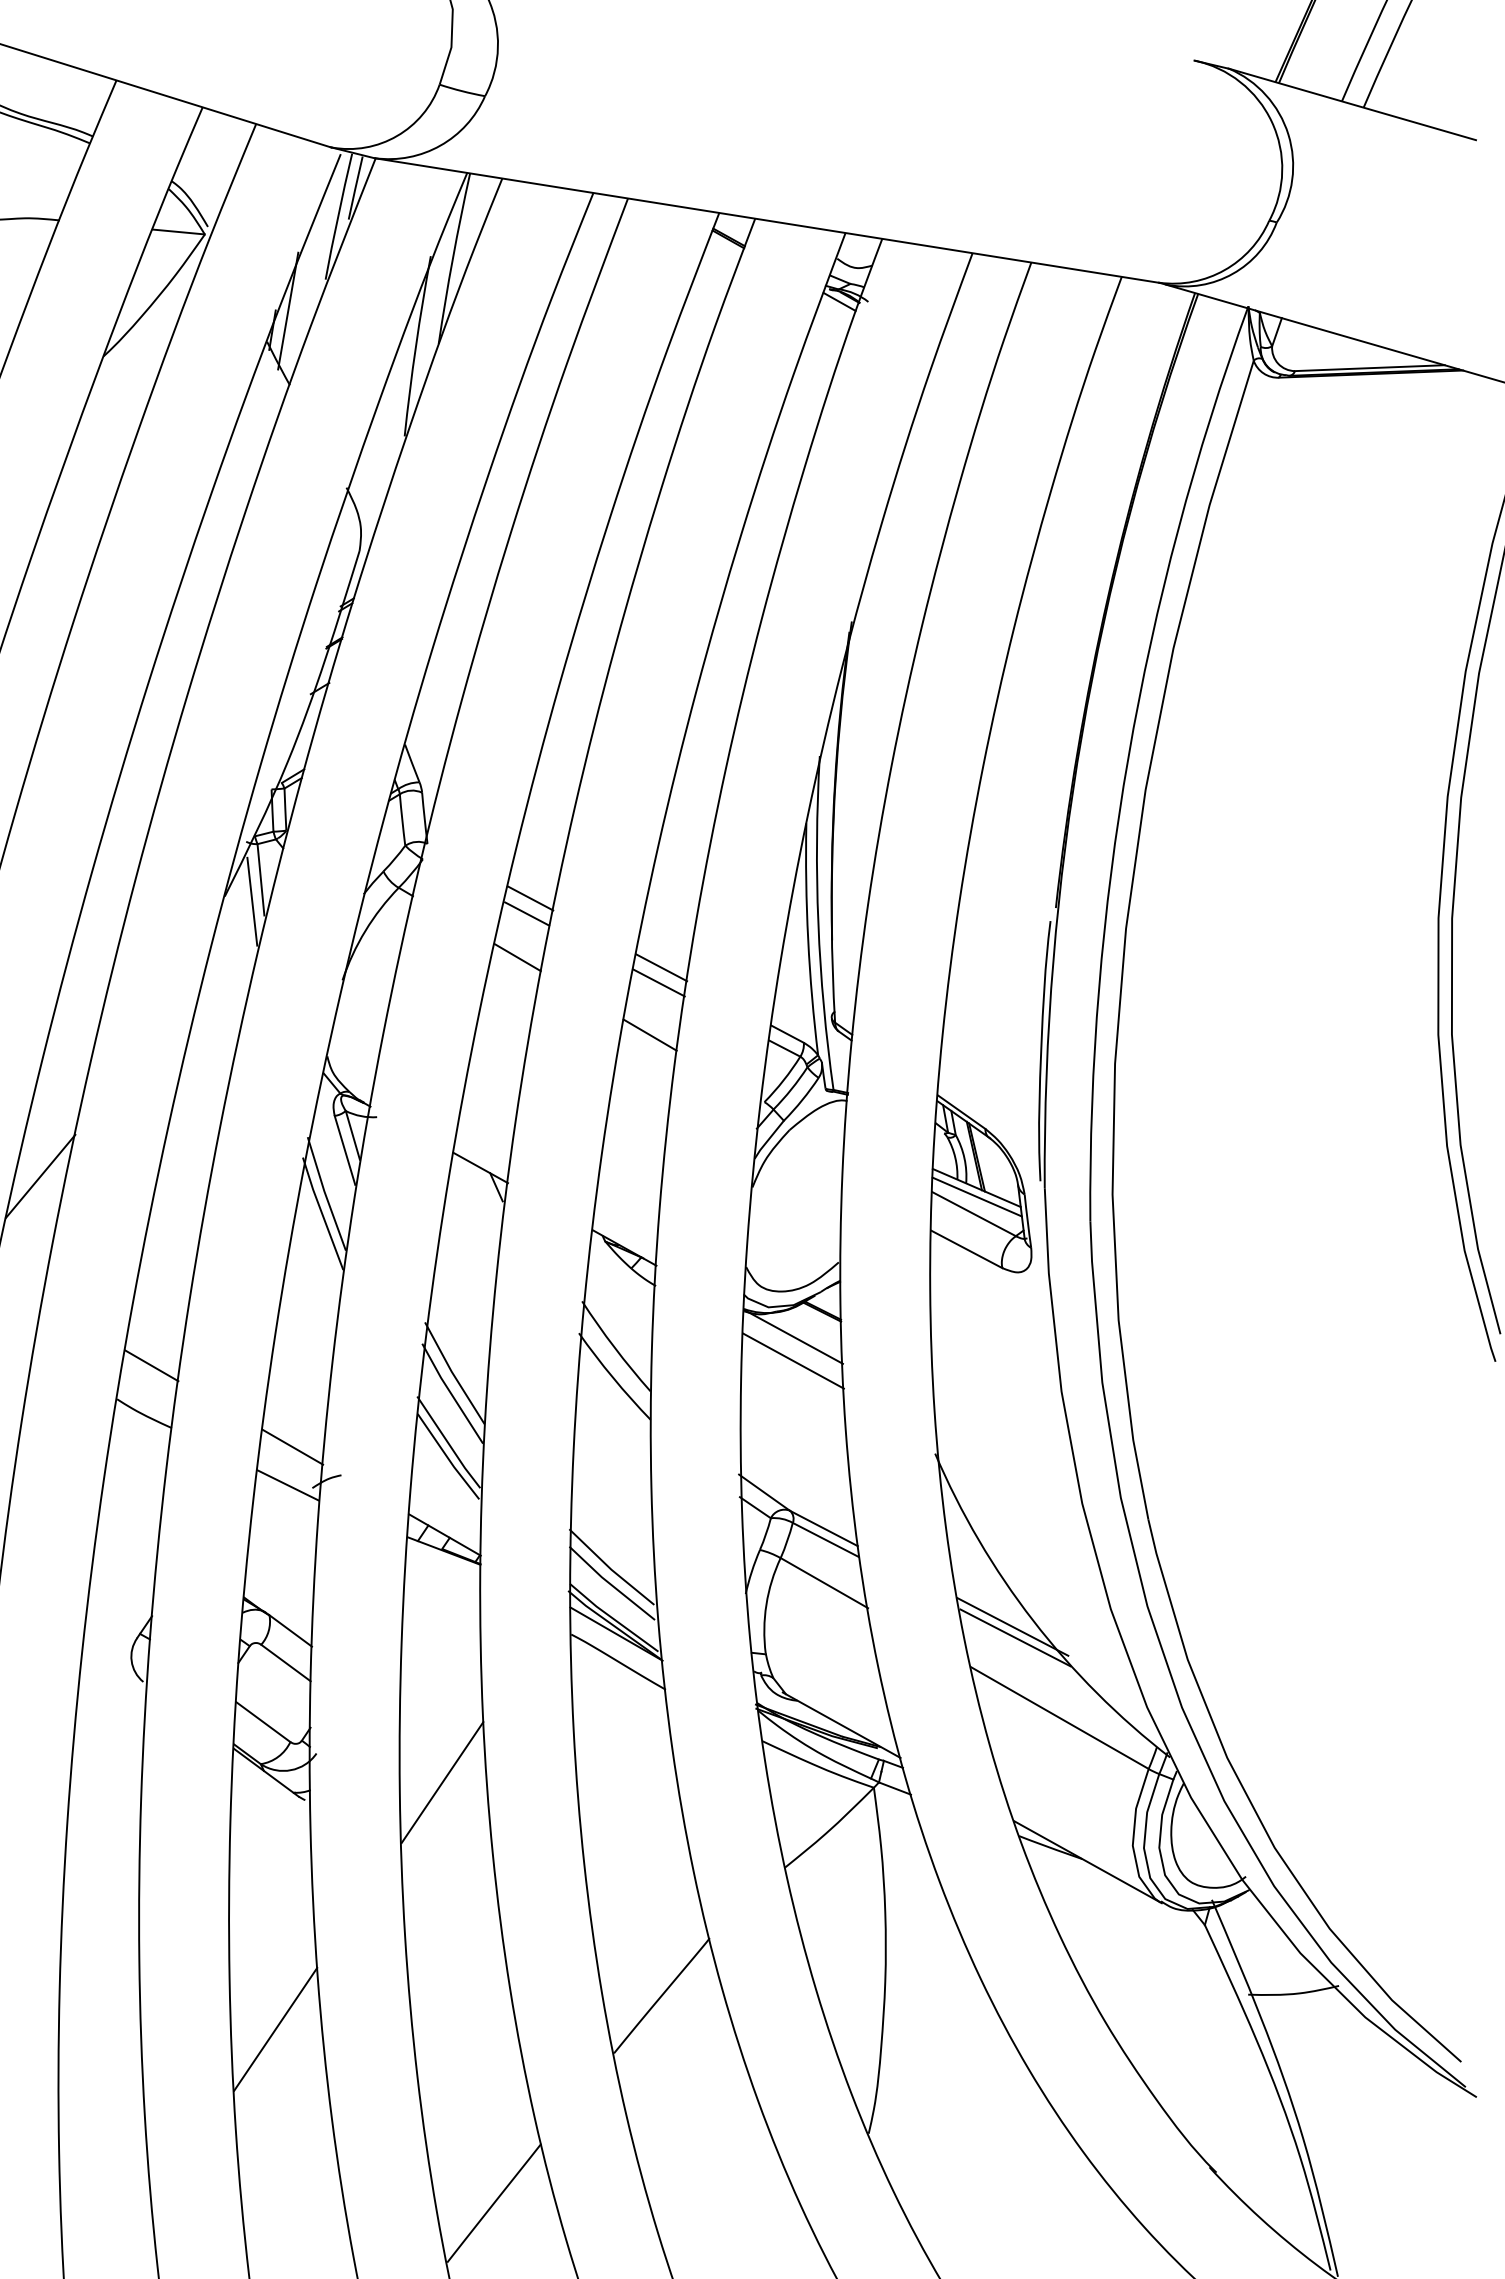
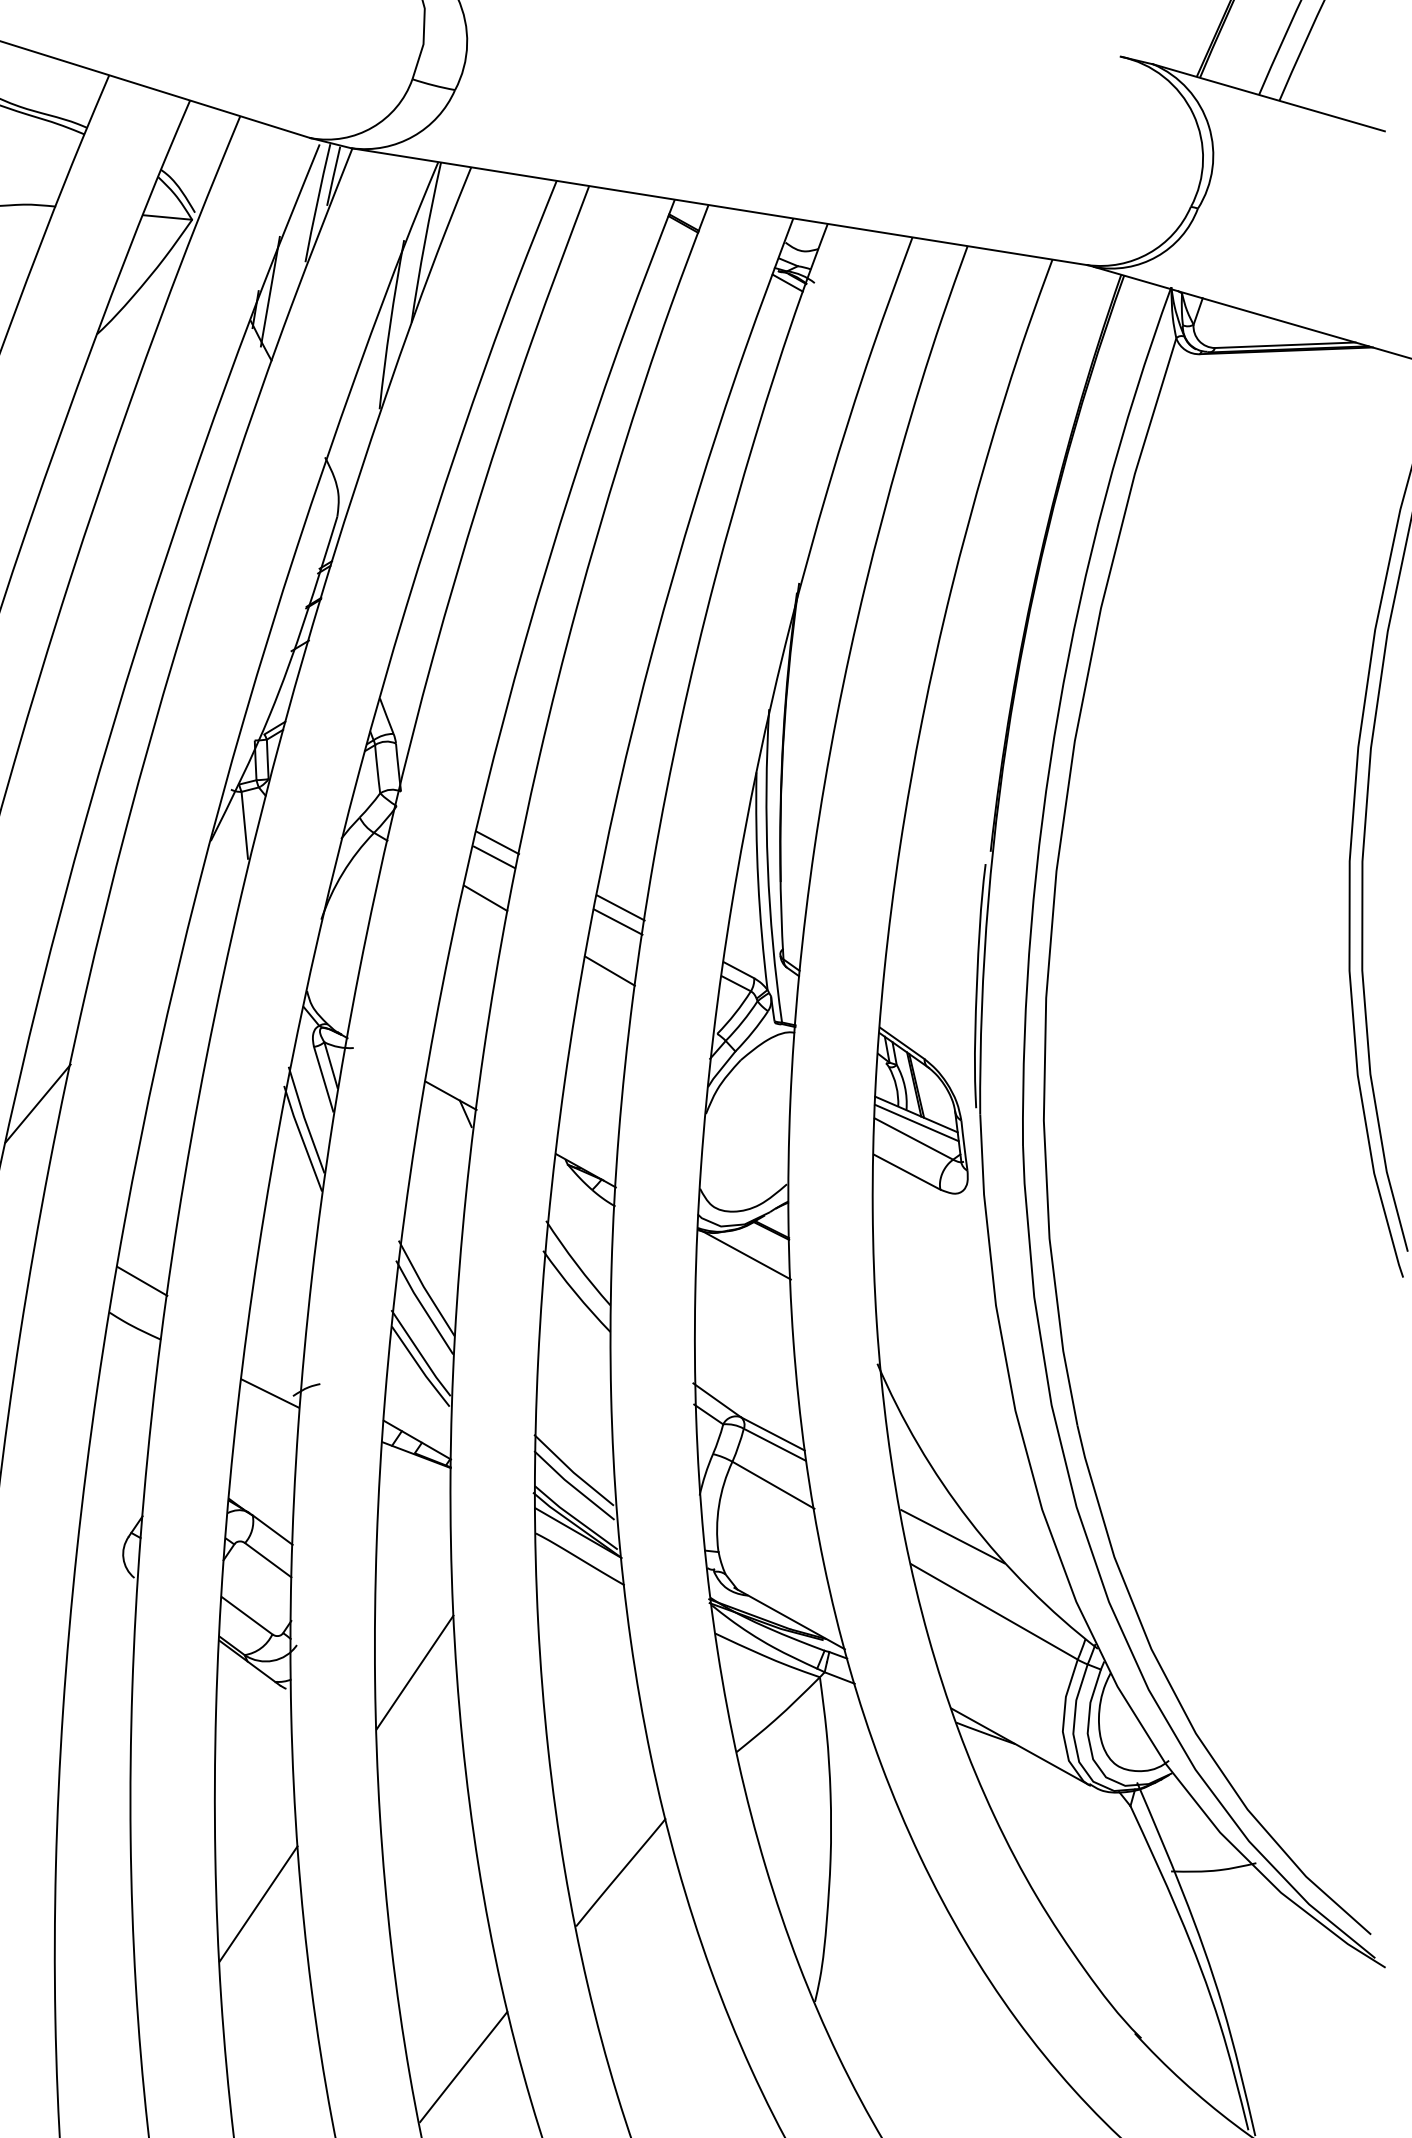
line: (252, 901) -> (236, 845), removed
line: (793, 1360) -> (744, 1276), removed
line: (292, 1446) -> (274, 1357), removed
line: (1012, 1626) -> (949, 1525), removed

